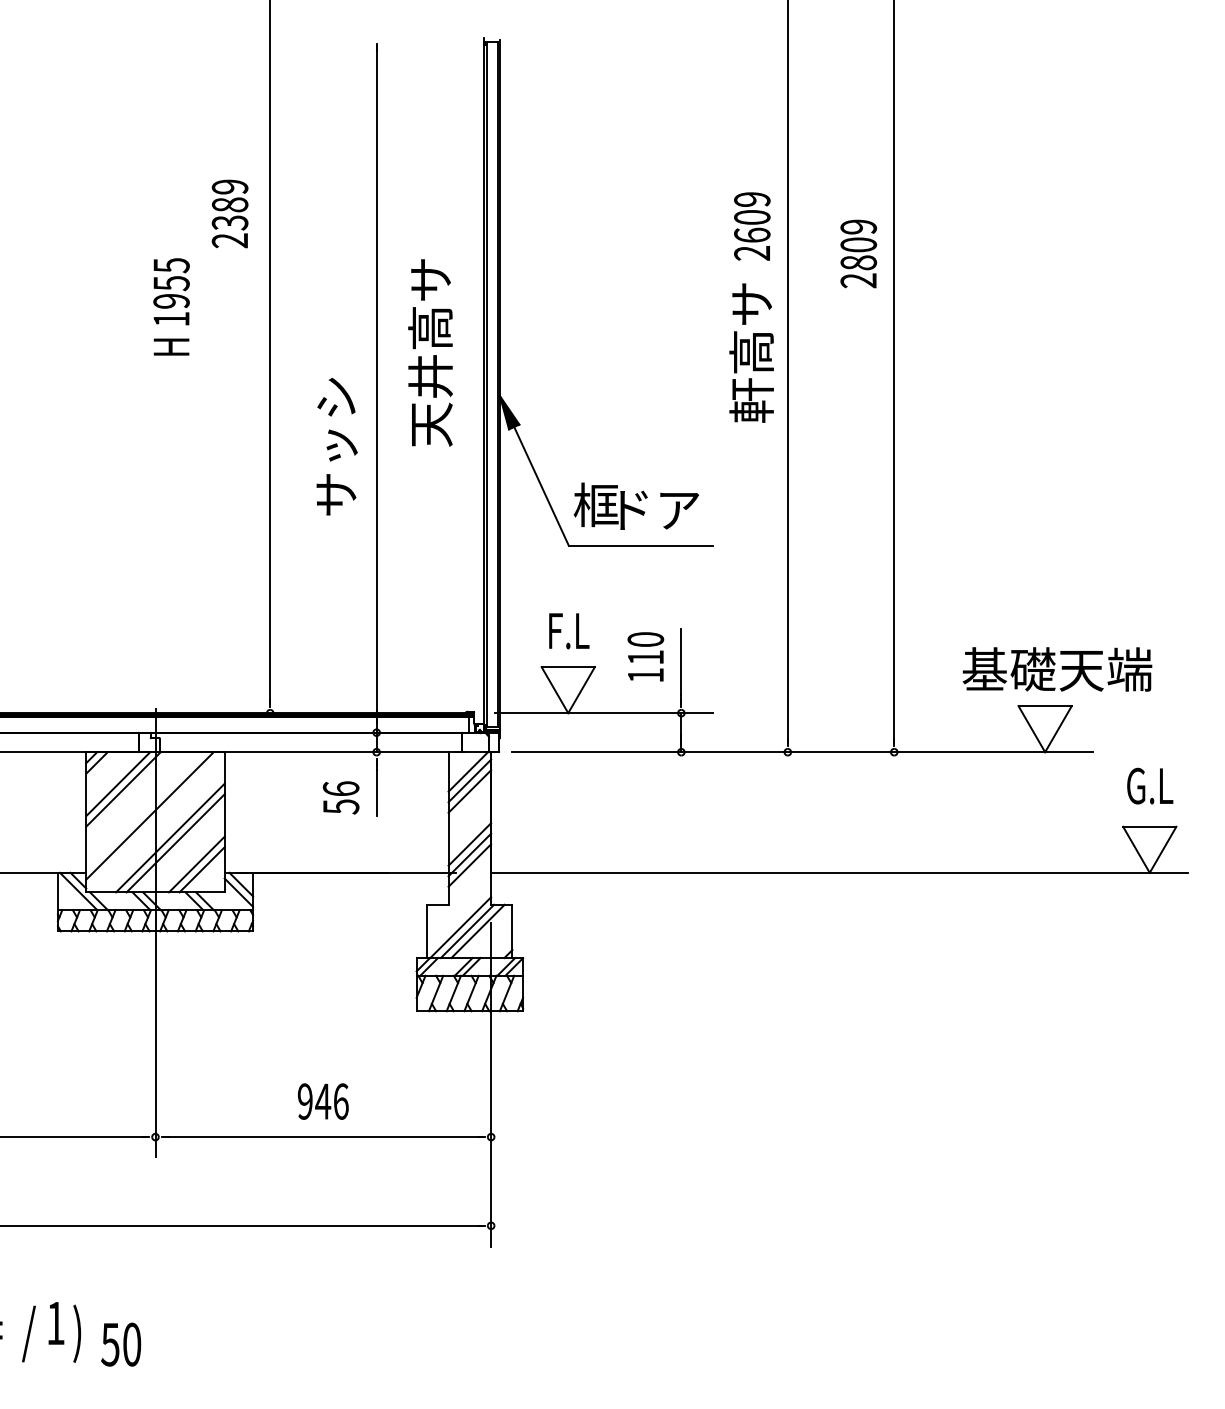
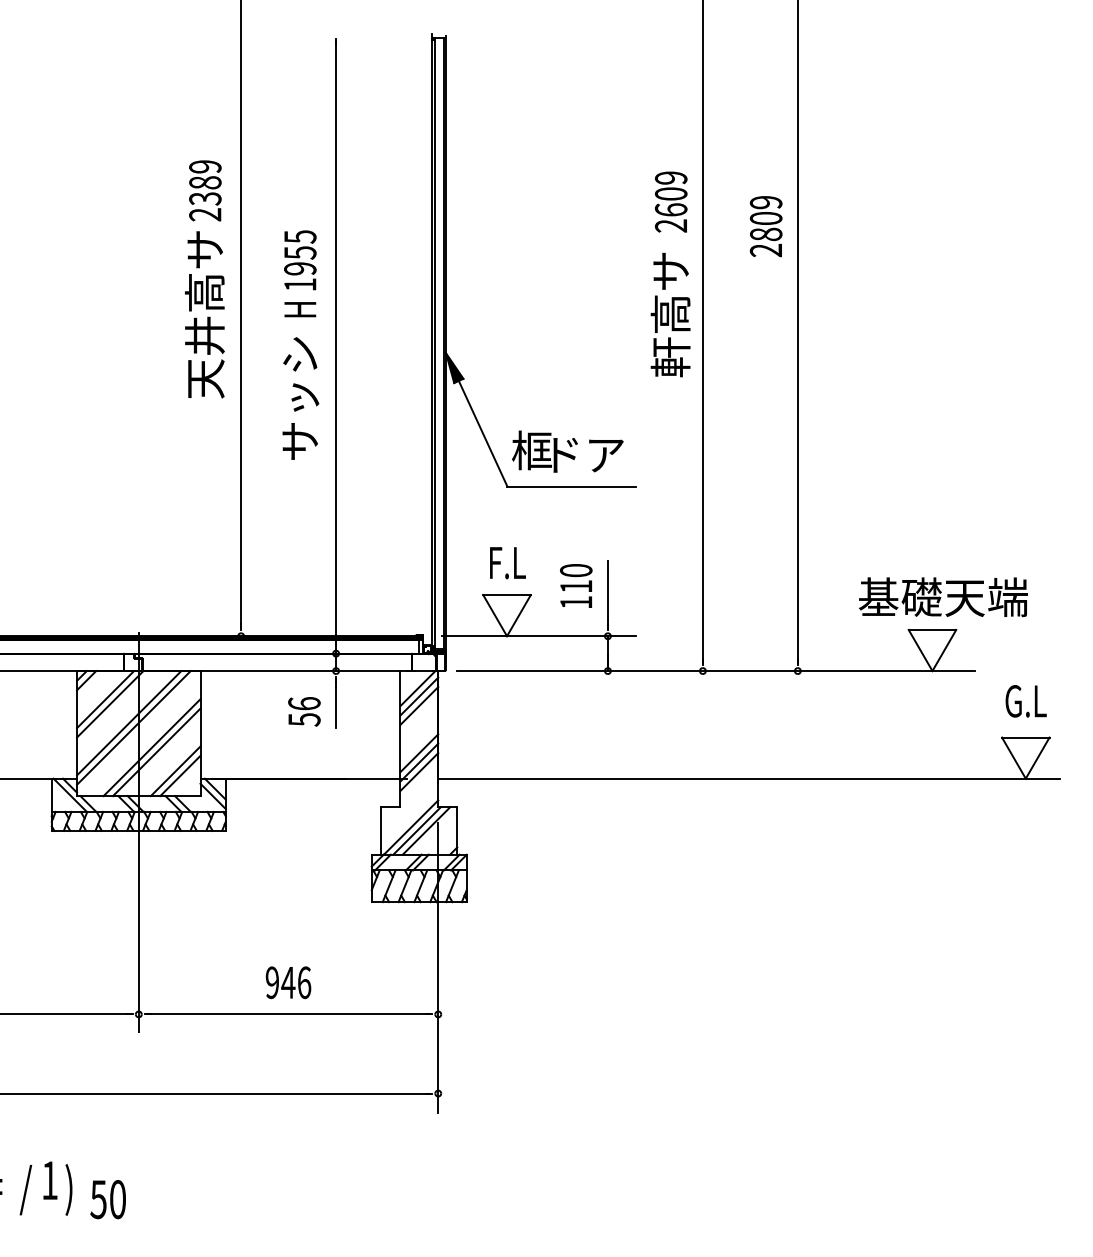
text: (171, 306) -> (300, 273), moved
text: (430, 352) -> (204, 314), moved
line: (144, 810) -> (128, 723), added

